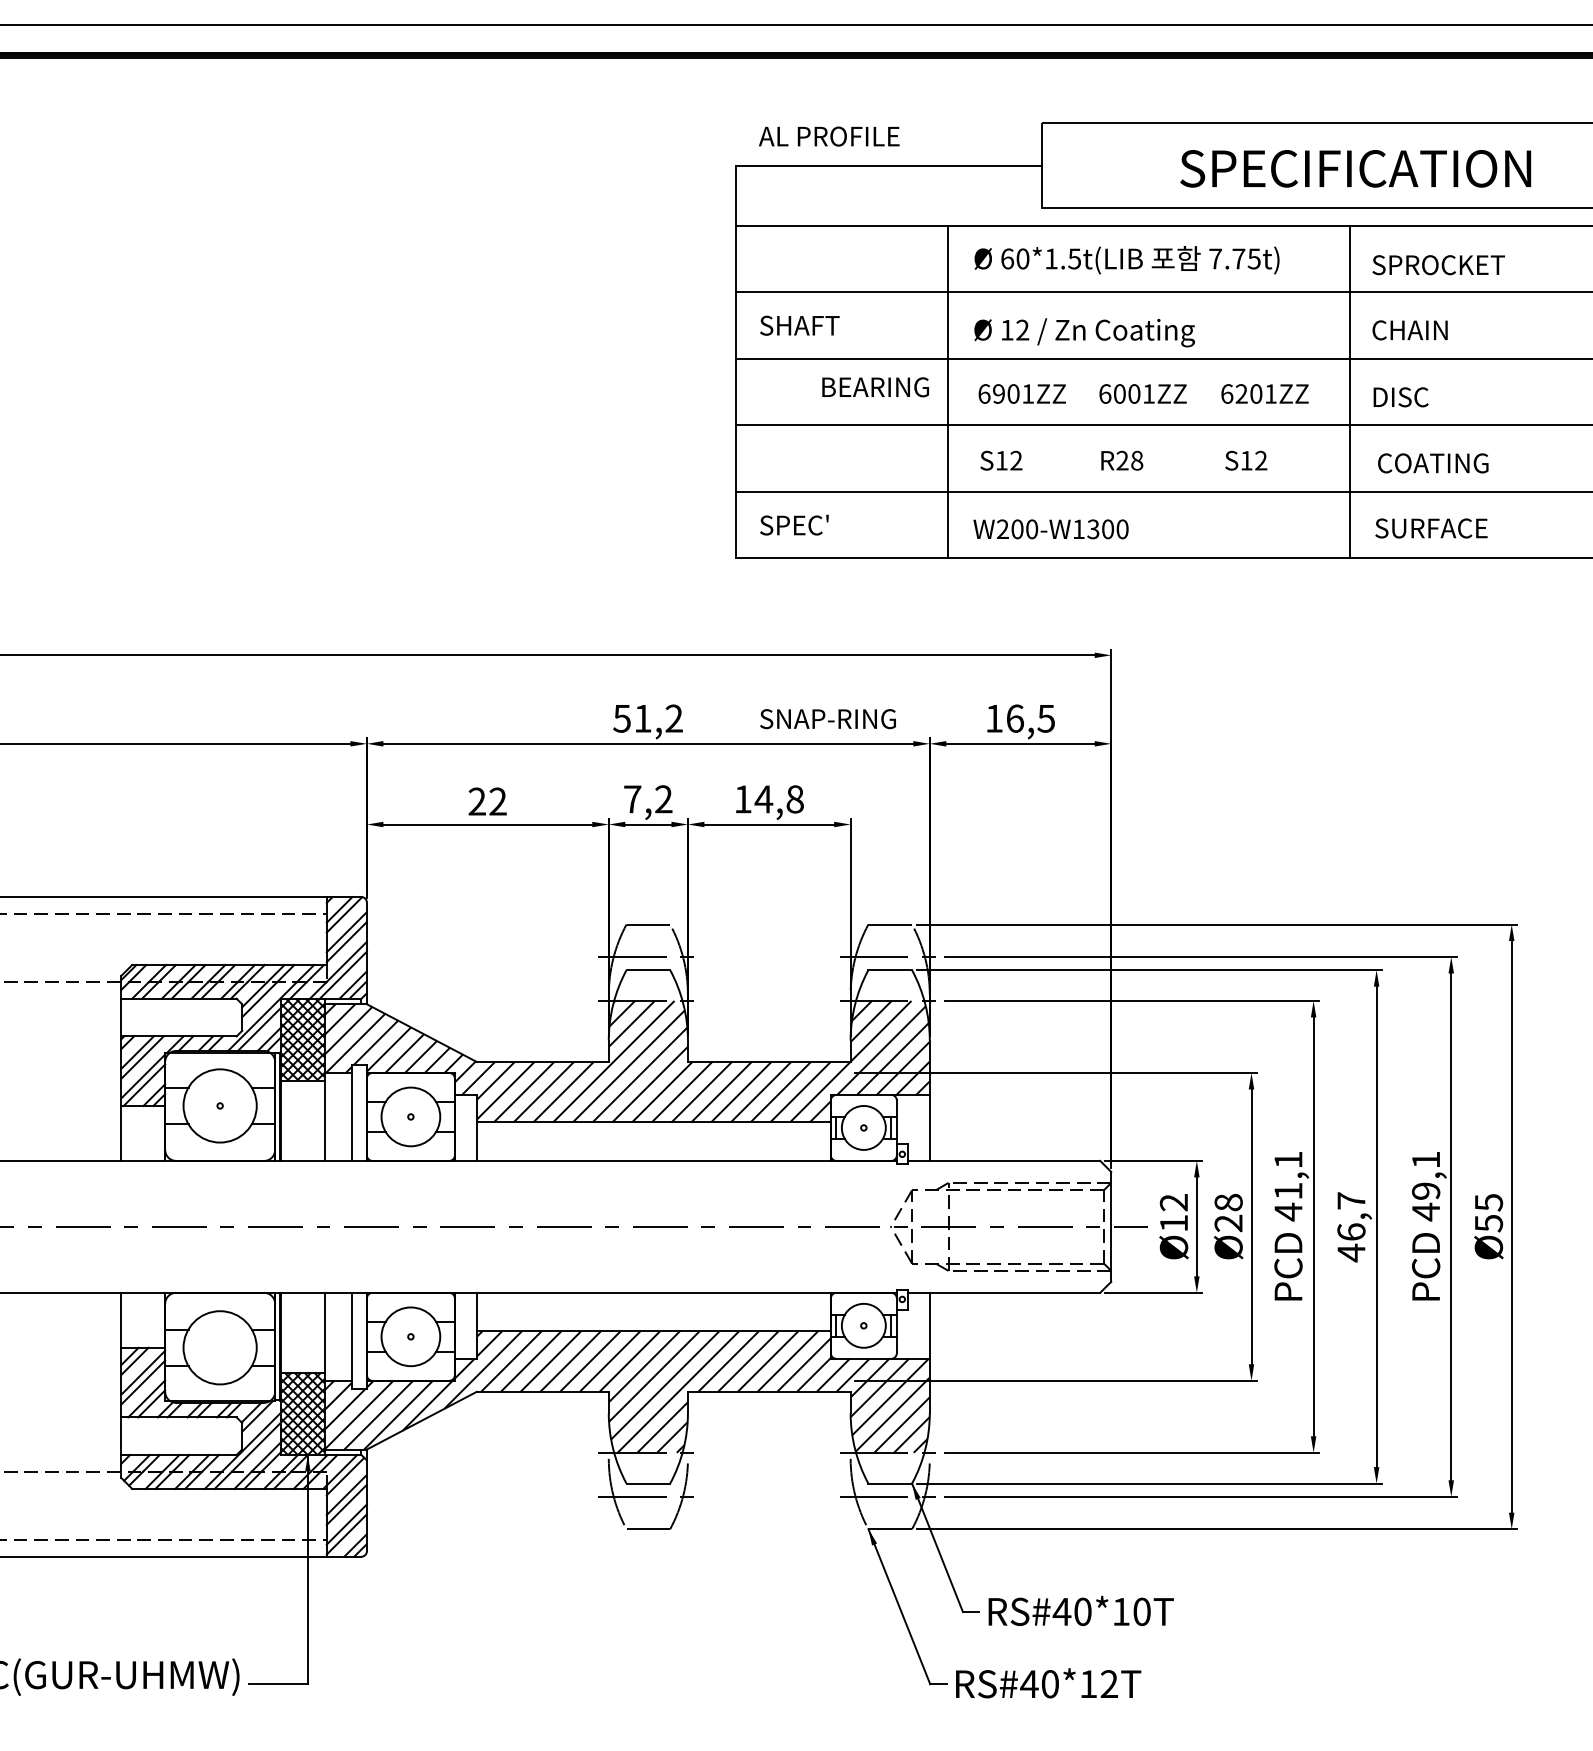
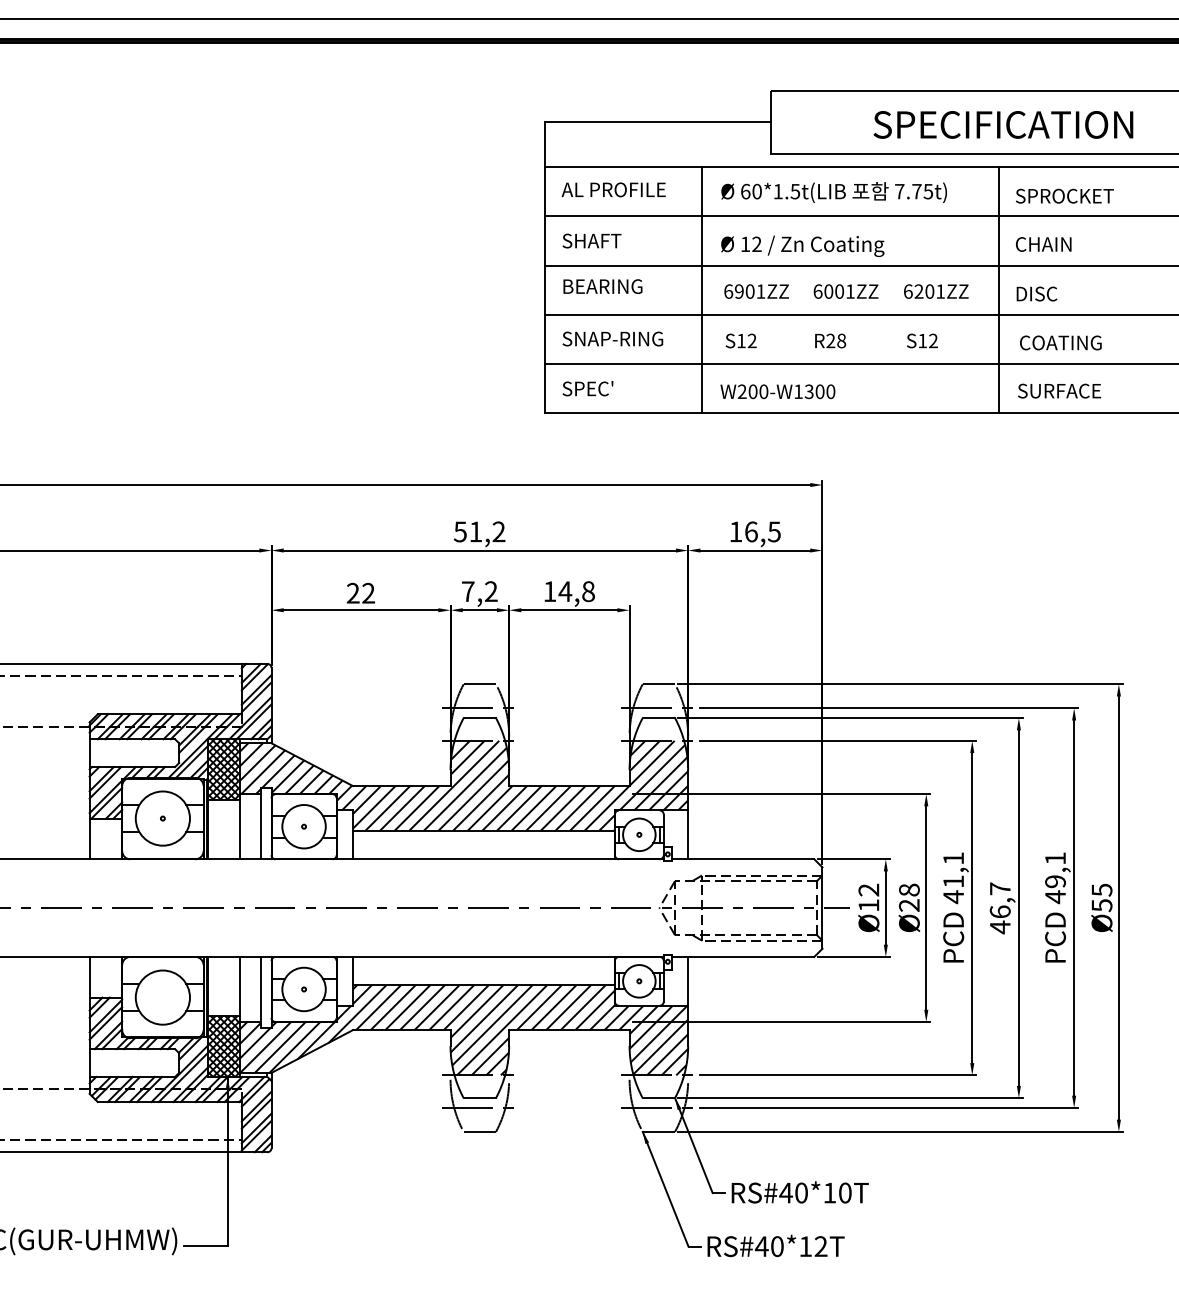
text: (829, 136) -> (613, 189), moved
text: (875, 387) -> (602, 286), moved
text: (827, 719) -> (612, 339), moved

